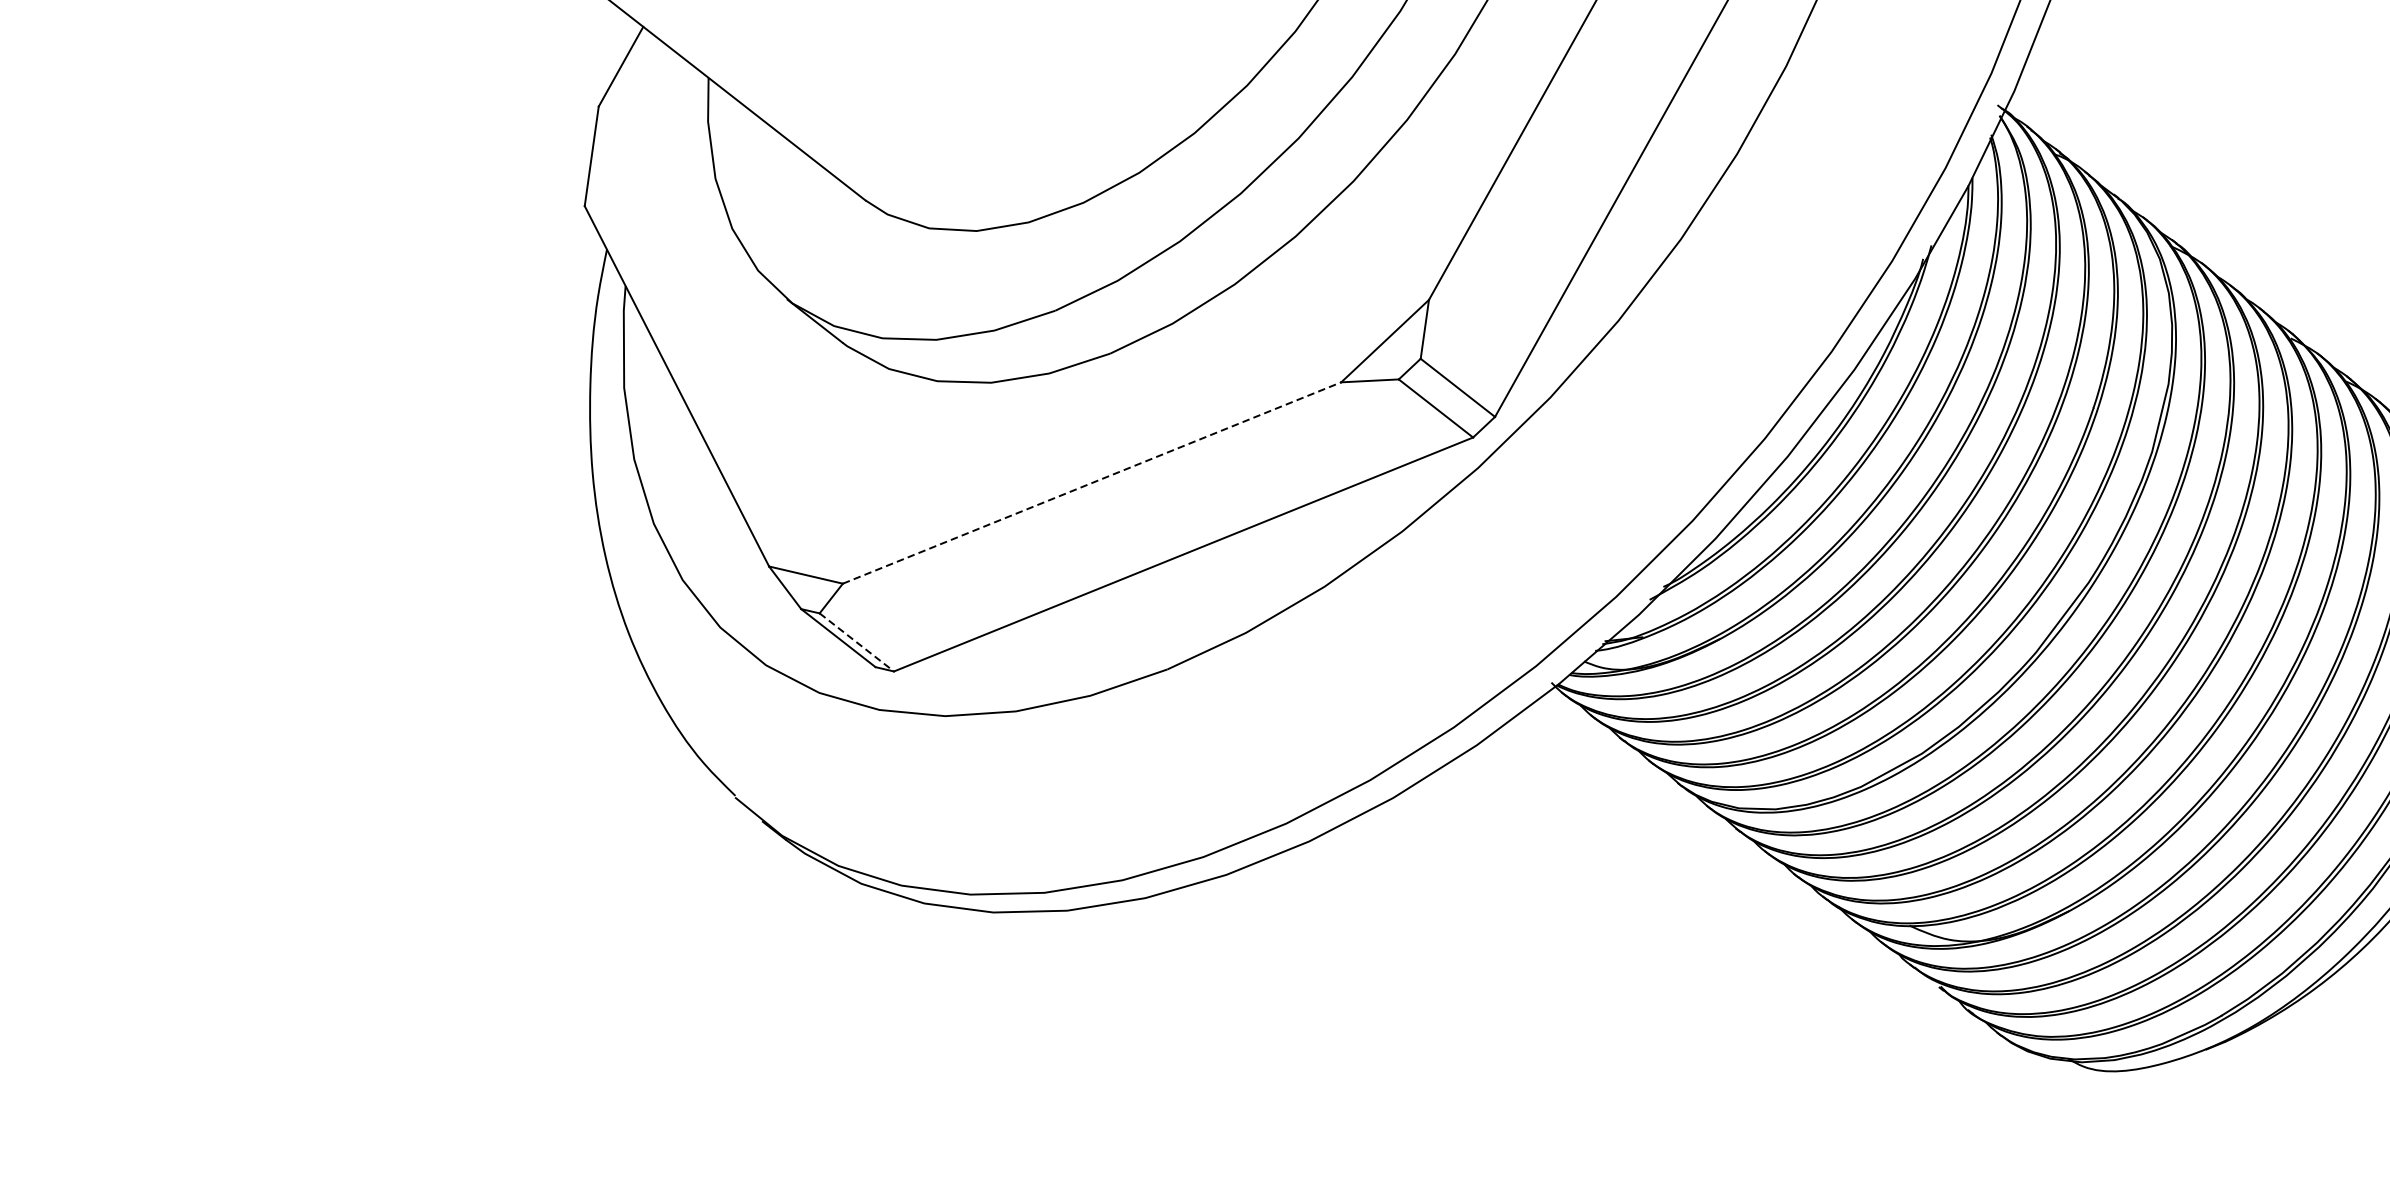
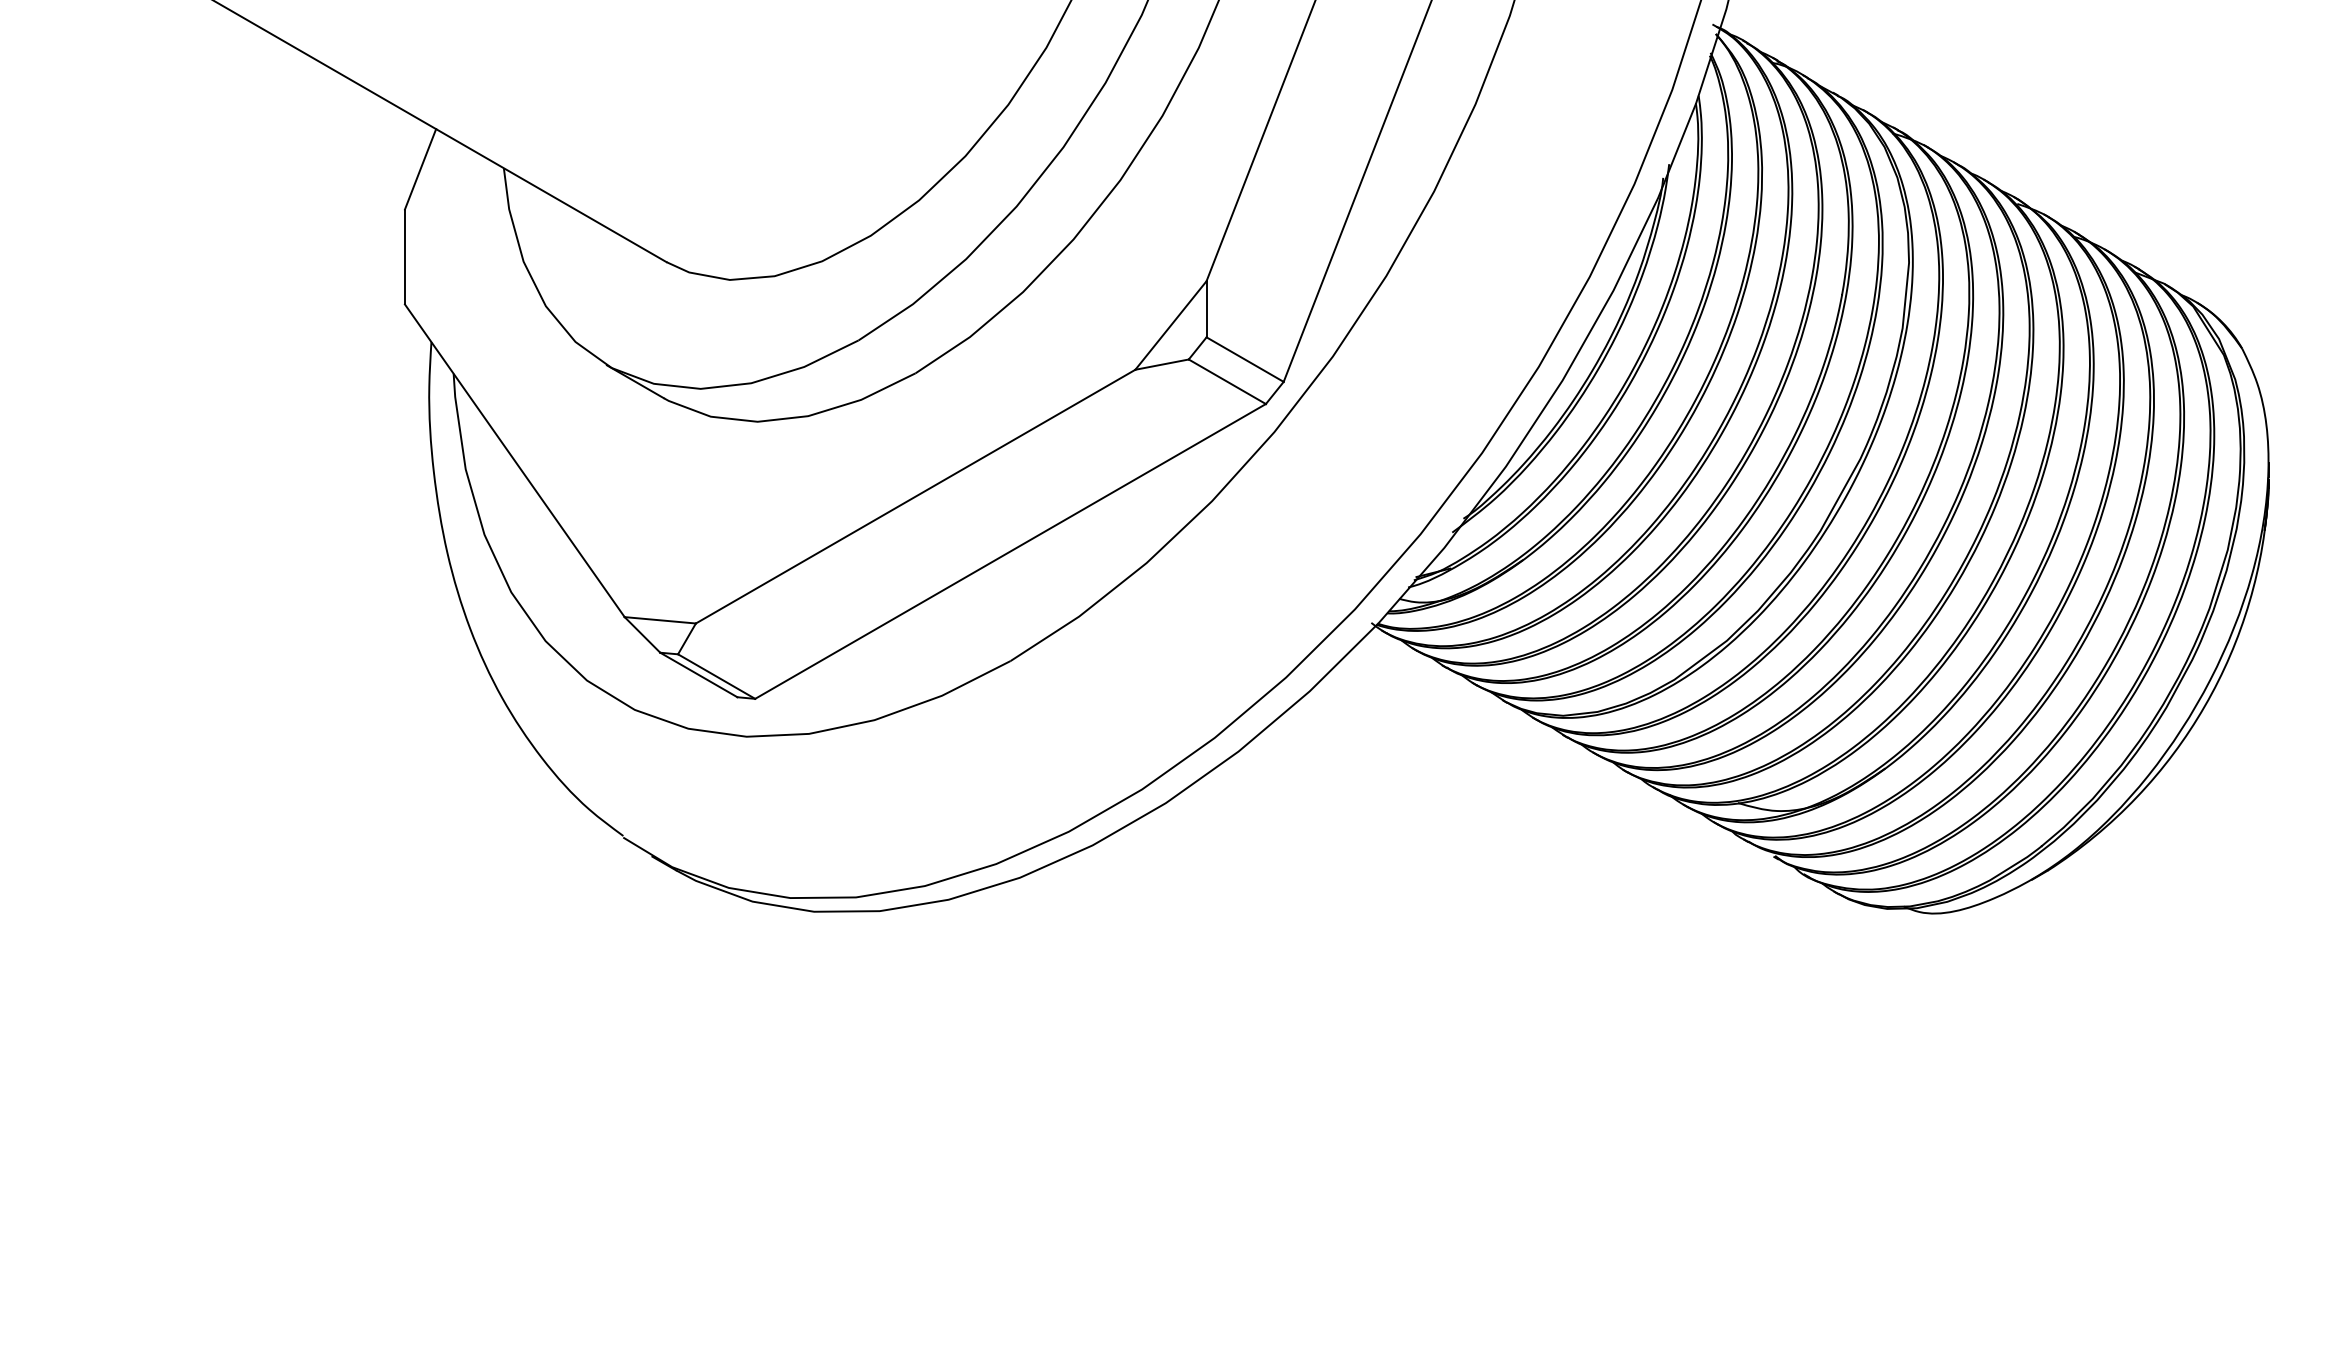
line: (1091, 482) -> (915, 496), dashed -> solid
line: (856, 642) -> (716, 676), dashed -> solid

